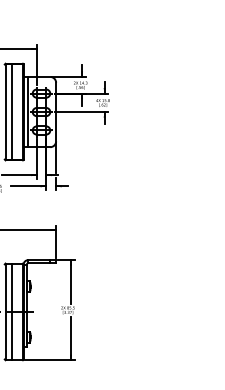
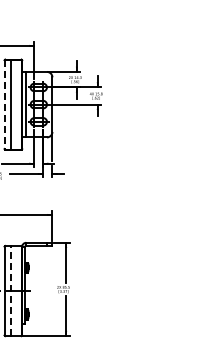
line: (5, 112) -> (5, 105), solid -> dashed
line: (12, 311) -> (11, 290), solid -> dashed

